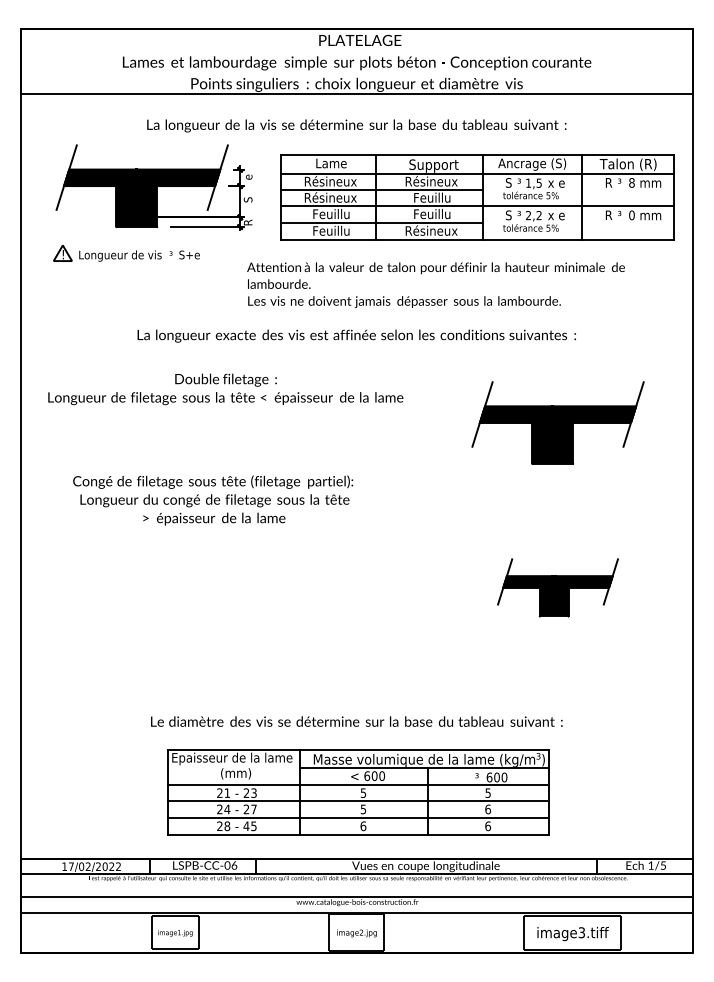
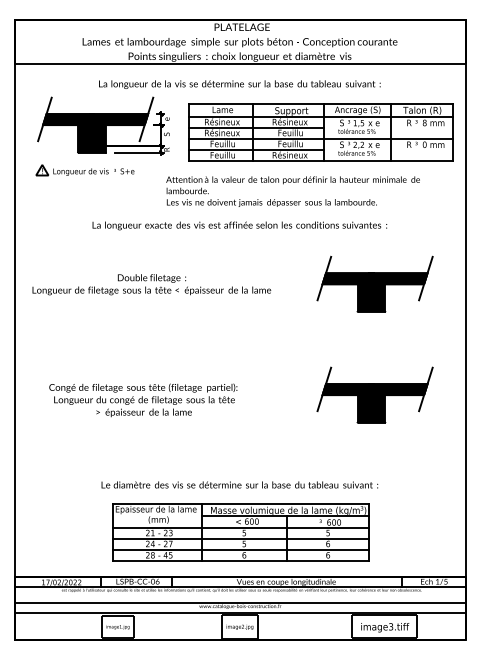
text: (225, 389) -> (151, 284), moved
text: (213, 500) -> (143, 400), moved
part: (557, 586) -> (374, 394), size x1.43

